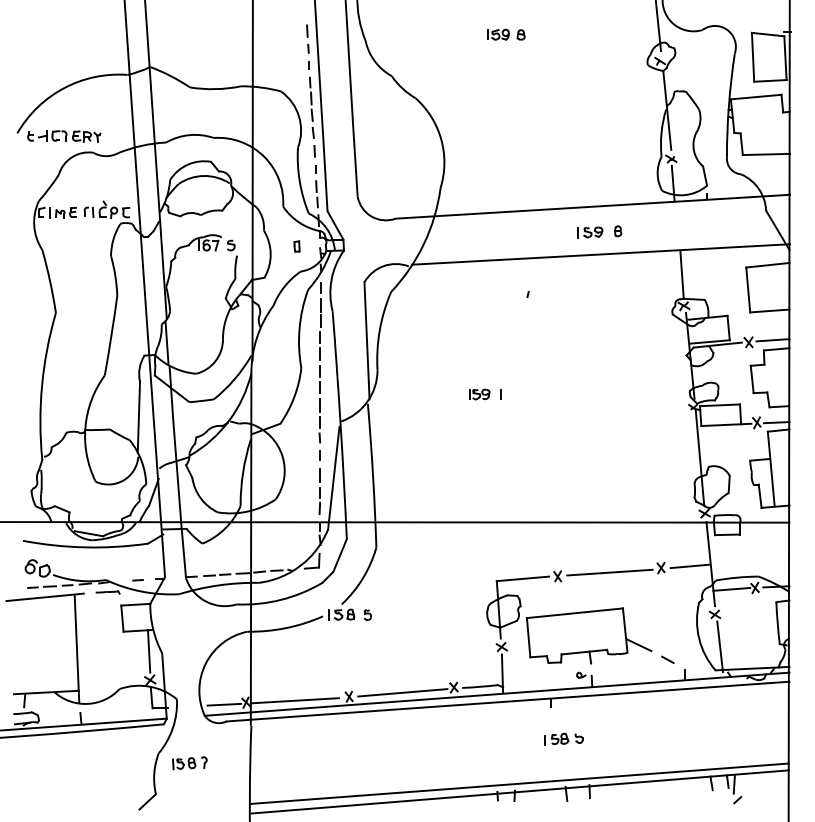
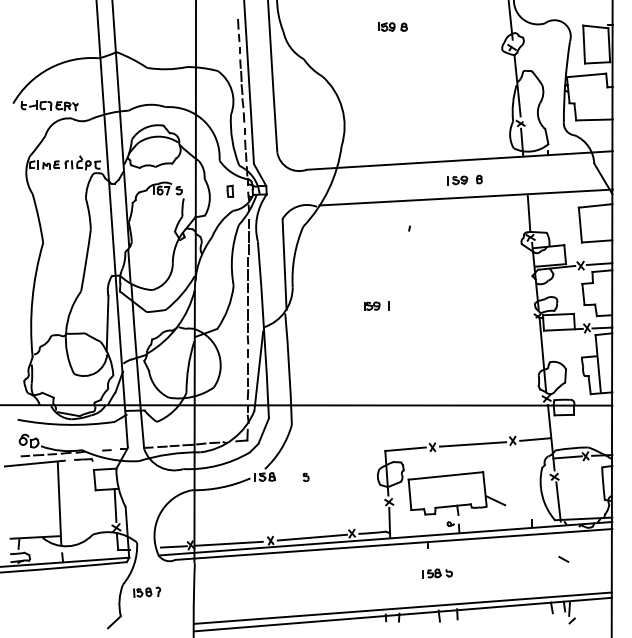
part: (296, 246) -> (229, 191), size x1.4
part: (367, 614) -> (305, 476), moved
line: (667, 659) -> (563, 559), moved

